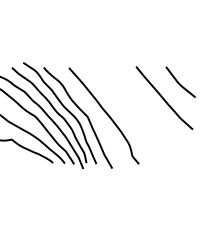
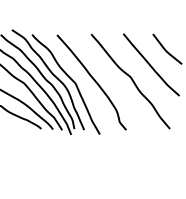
curve: (144, 114) -> (131, 81), added

